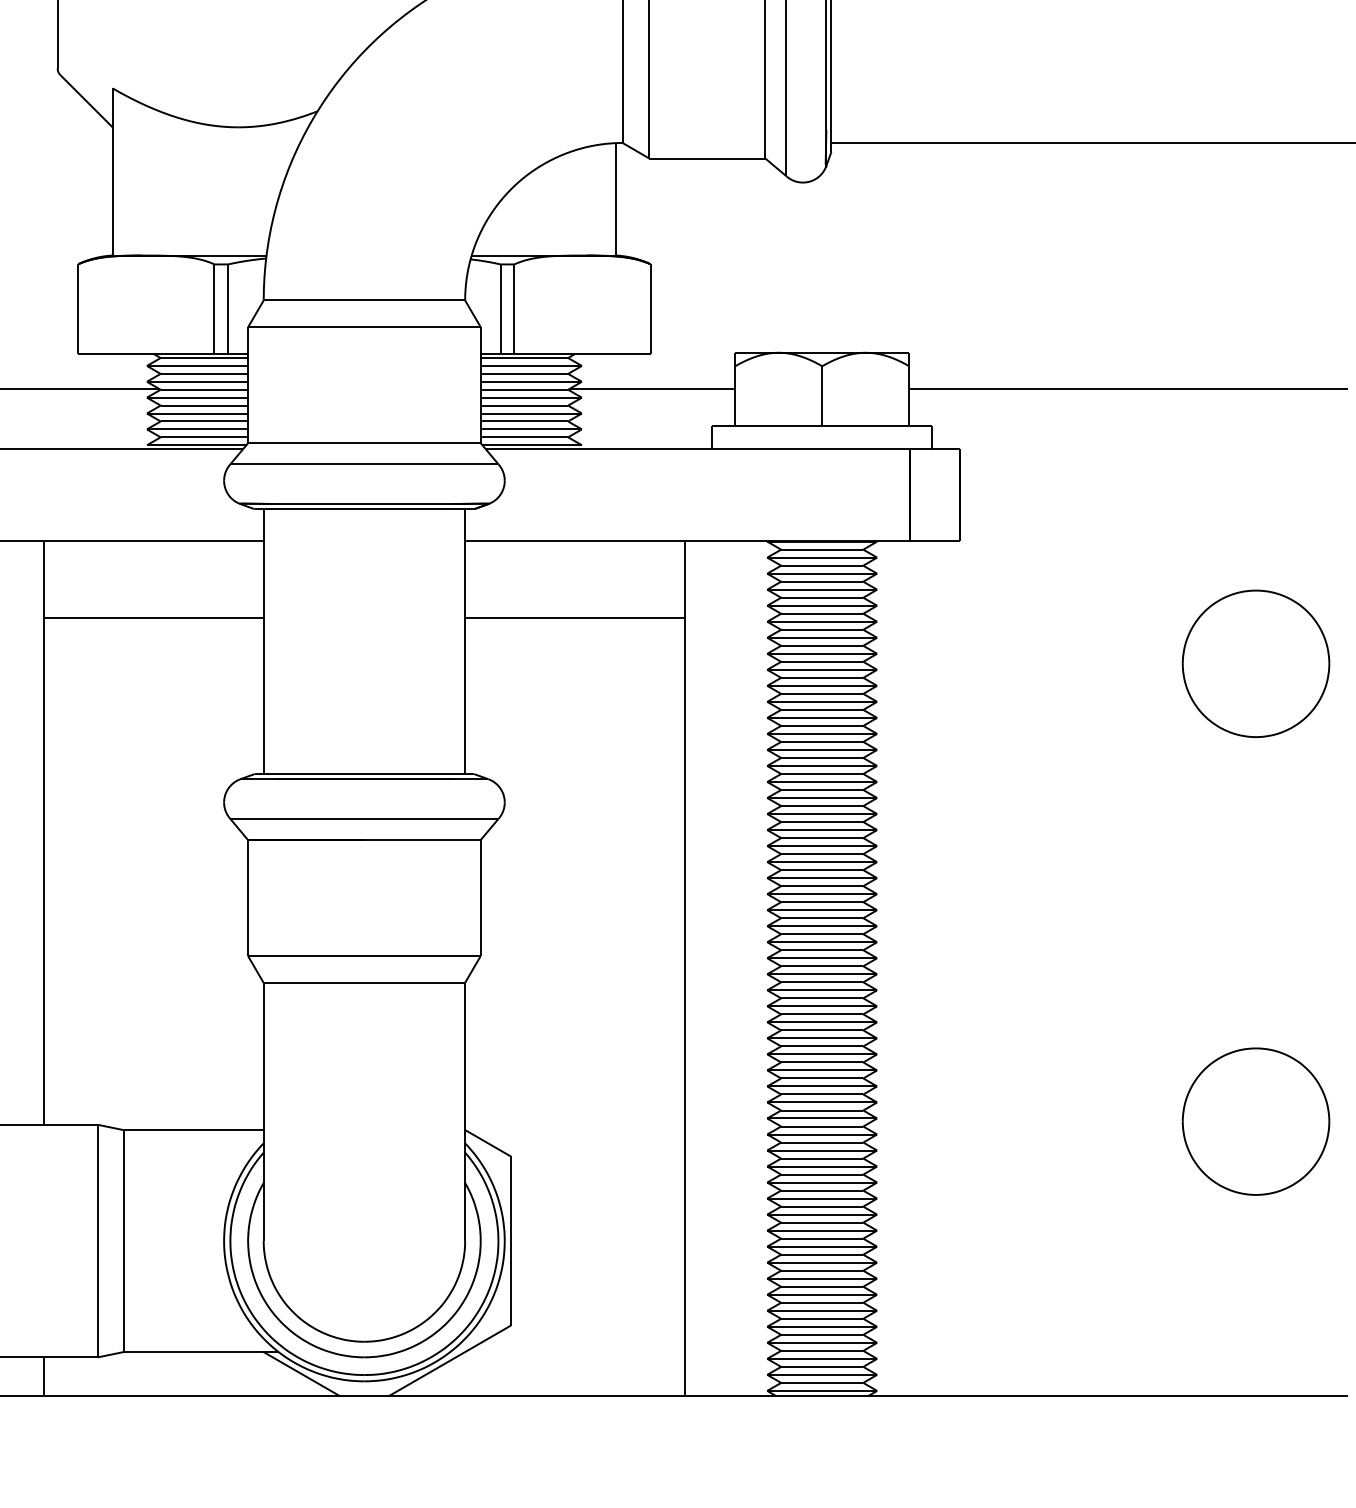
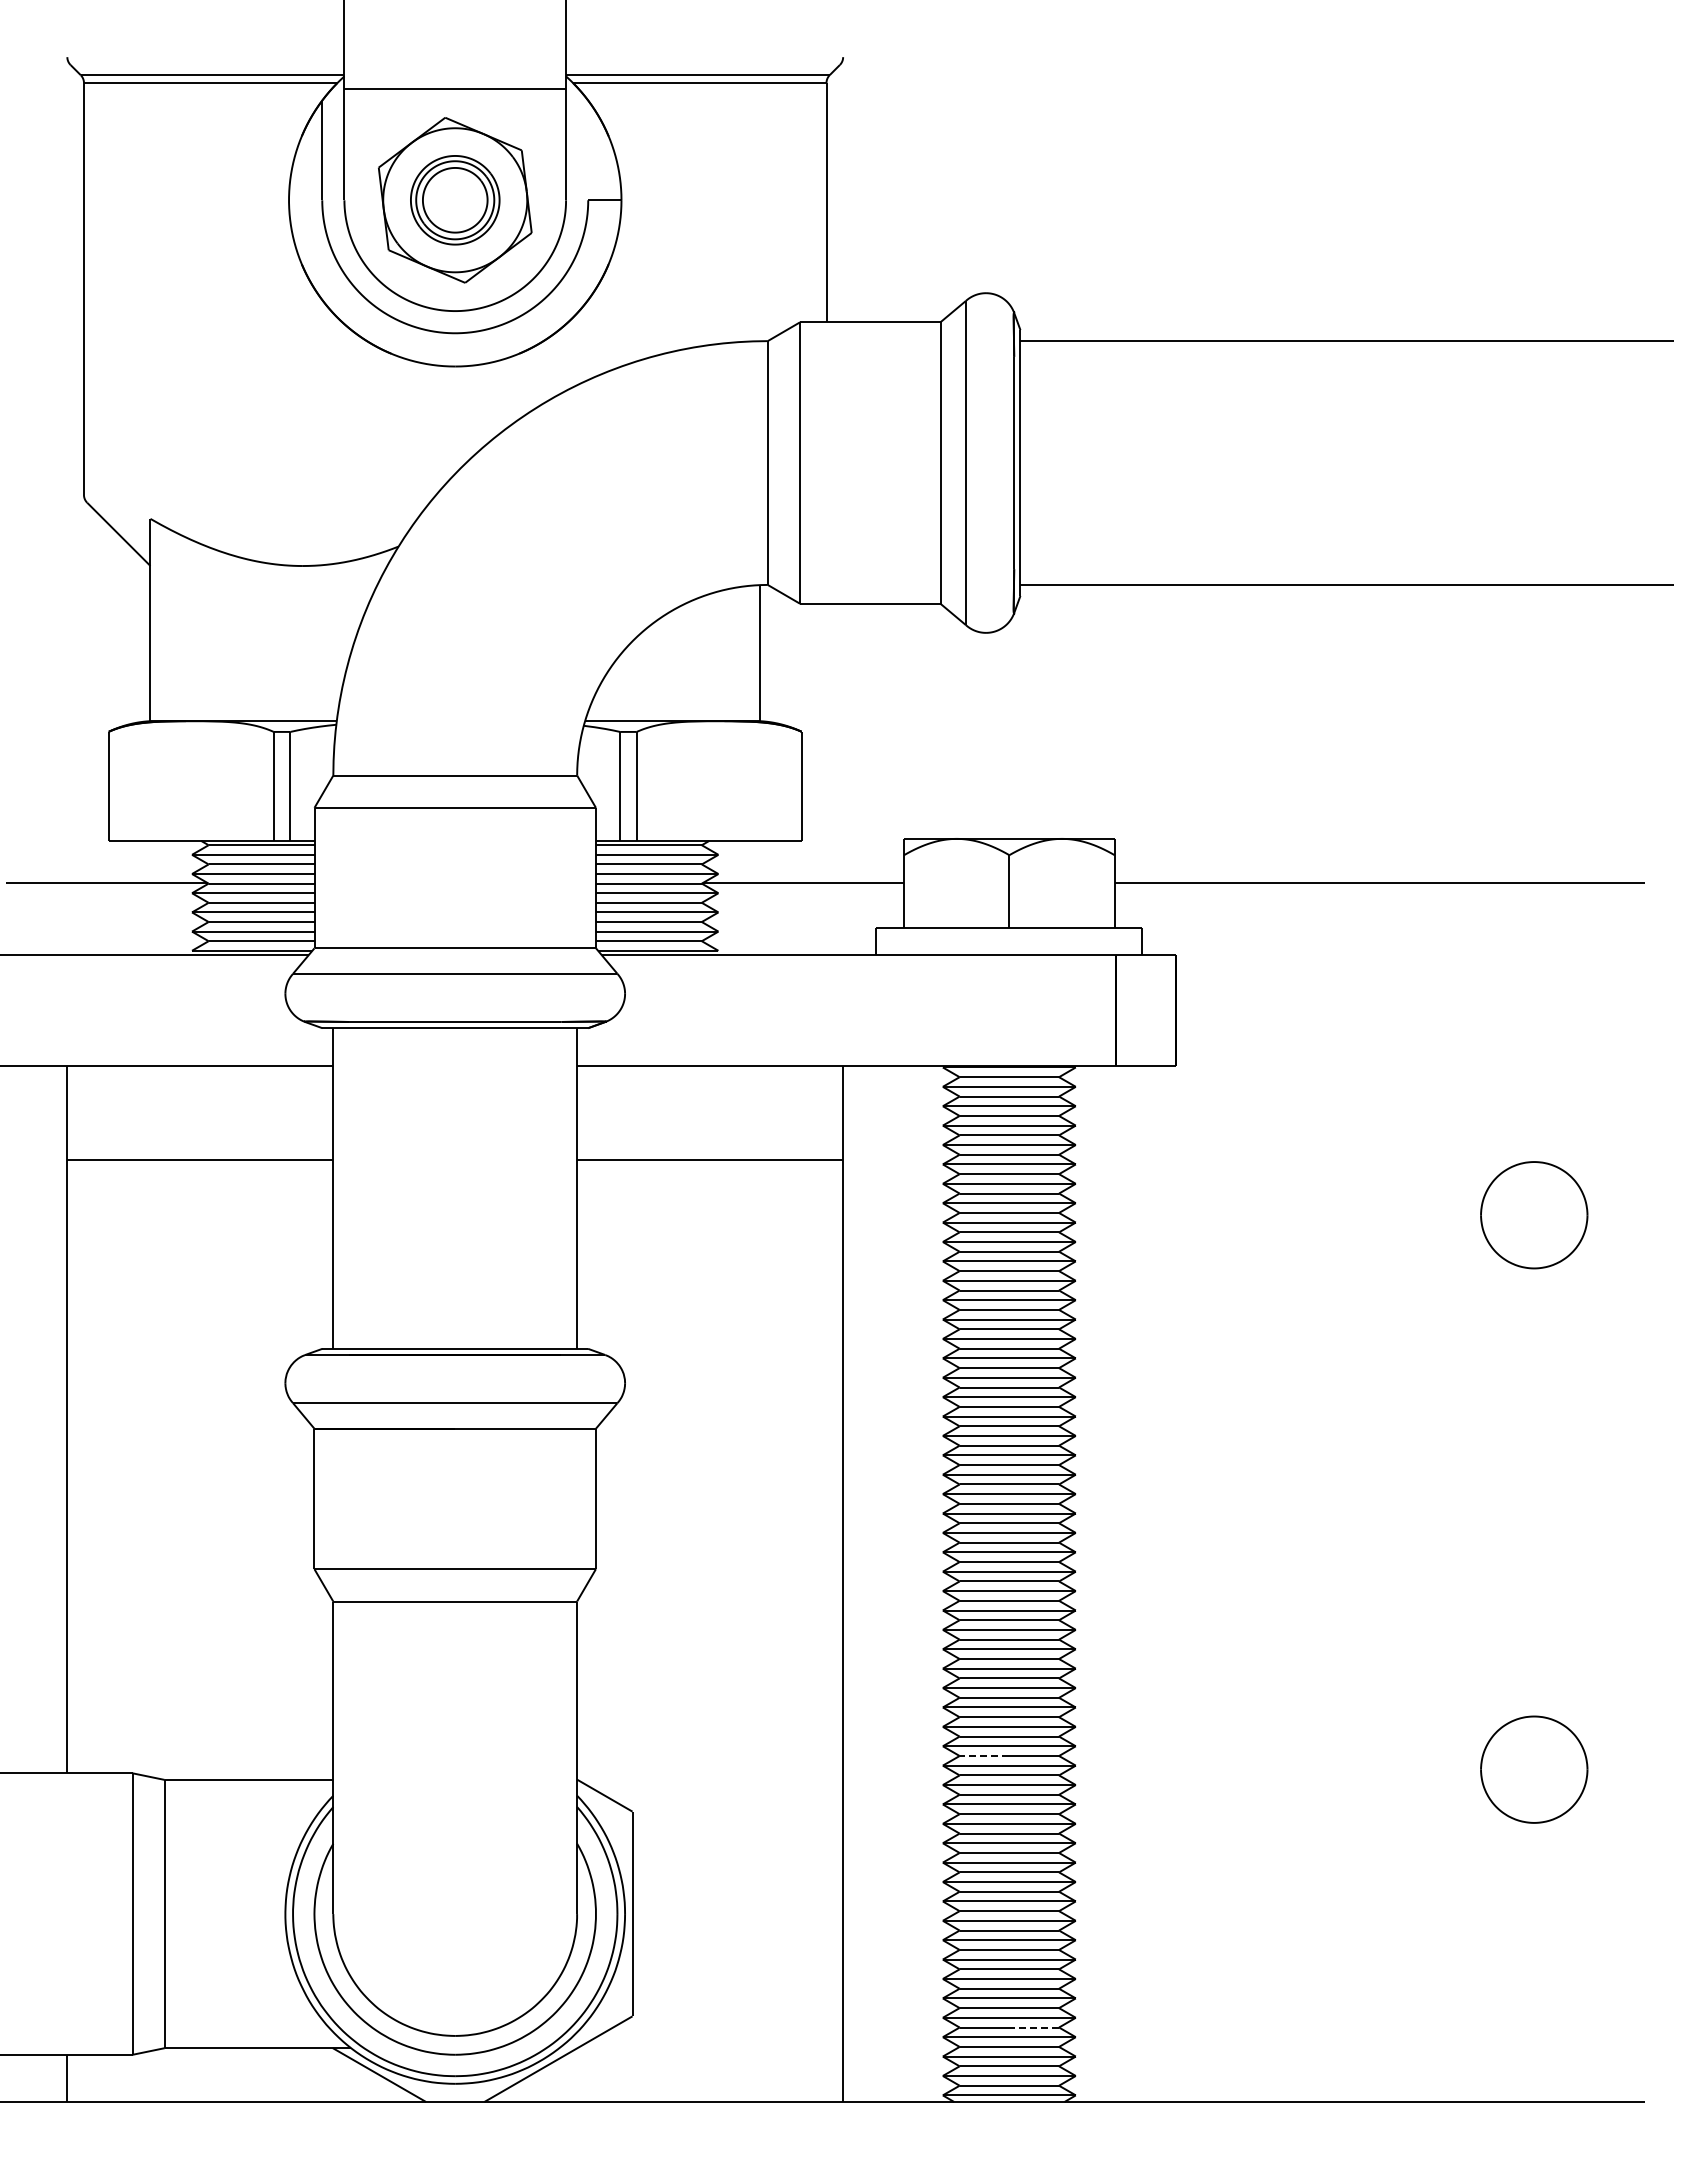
part: (1255, 663) -> (1533, 1214), size x0.6
line: (801, 1110) -> (984, 1756), solid -> dashed
part: (1255, 1121) -> (1533, 1769), size x0.6
line: (843, 1334) -> (1034, 2027), solid -> dashed

